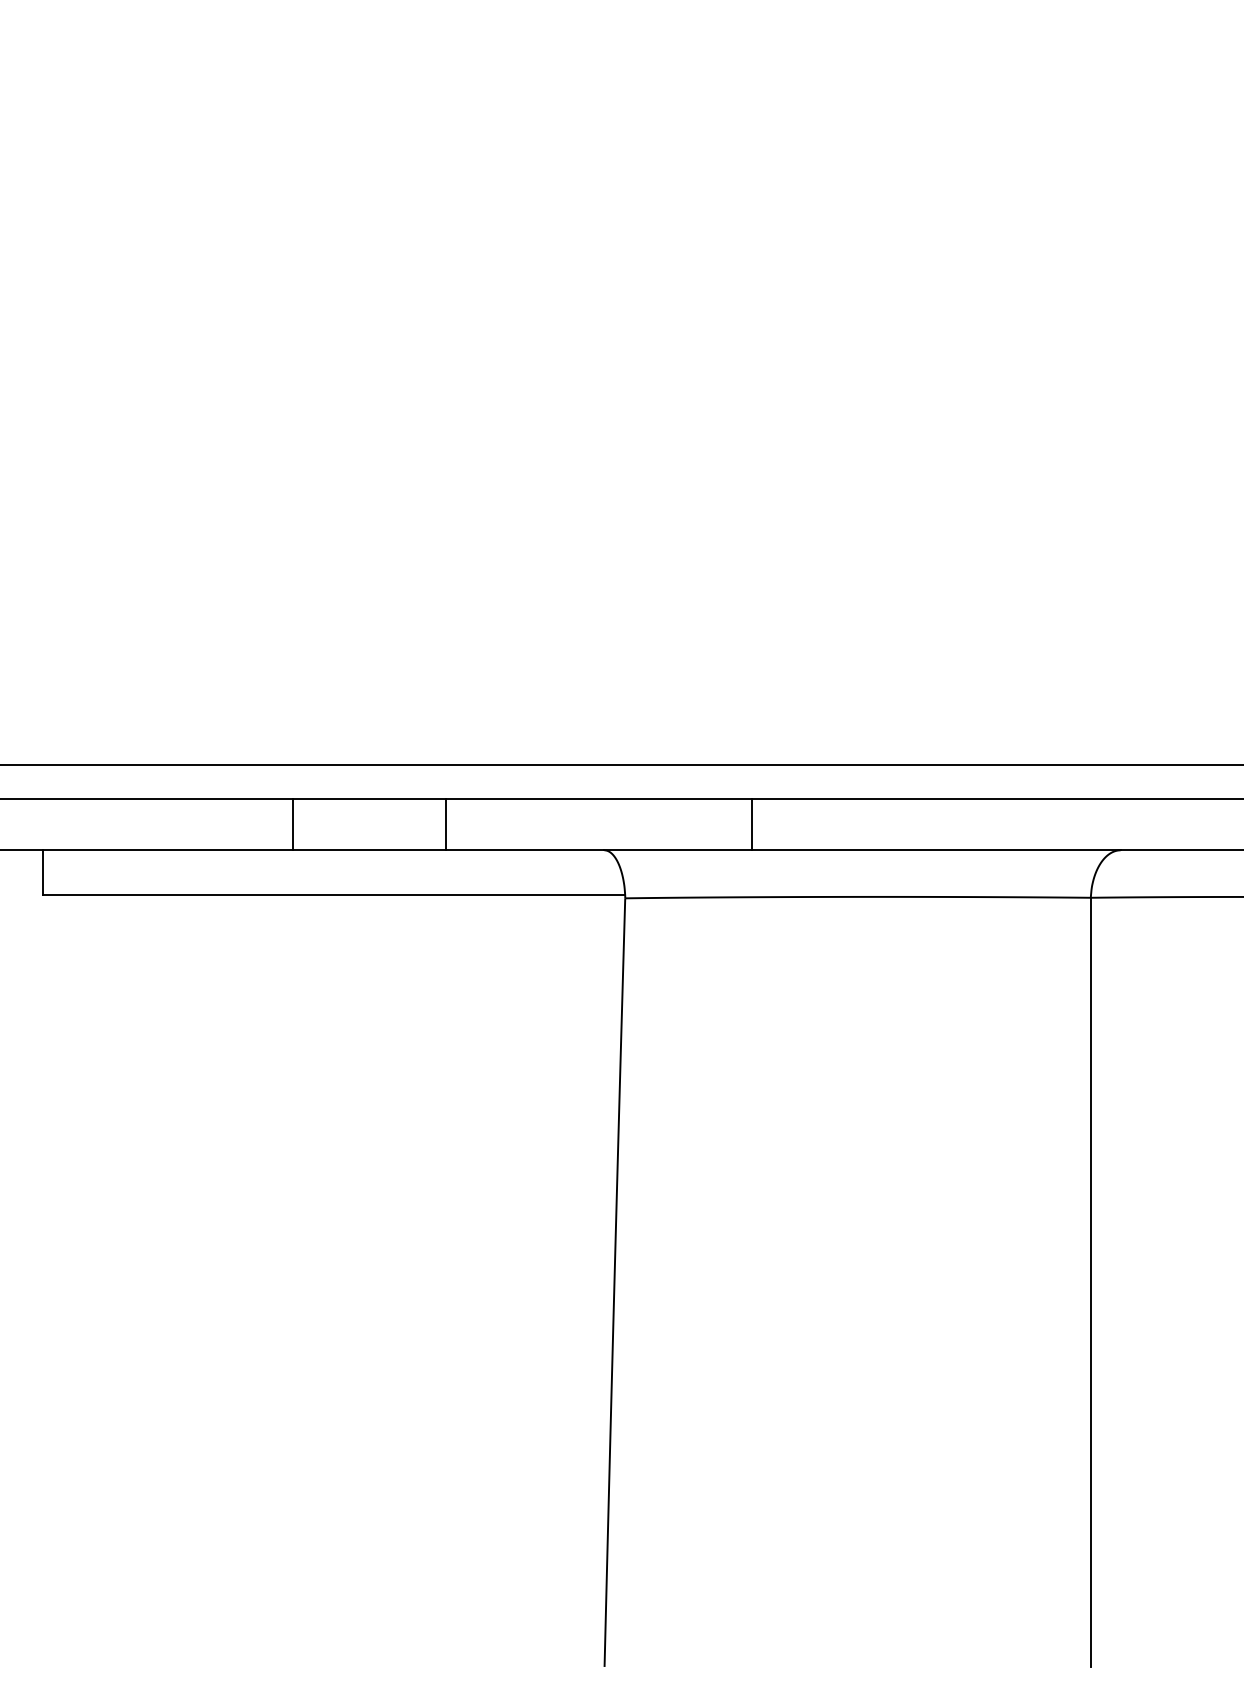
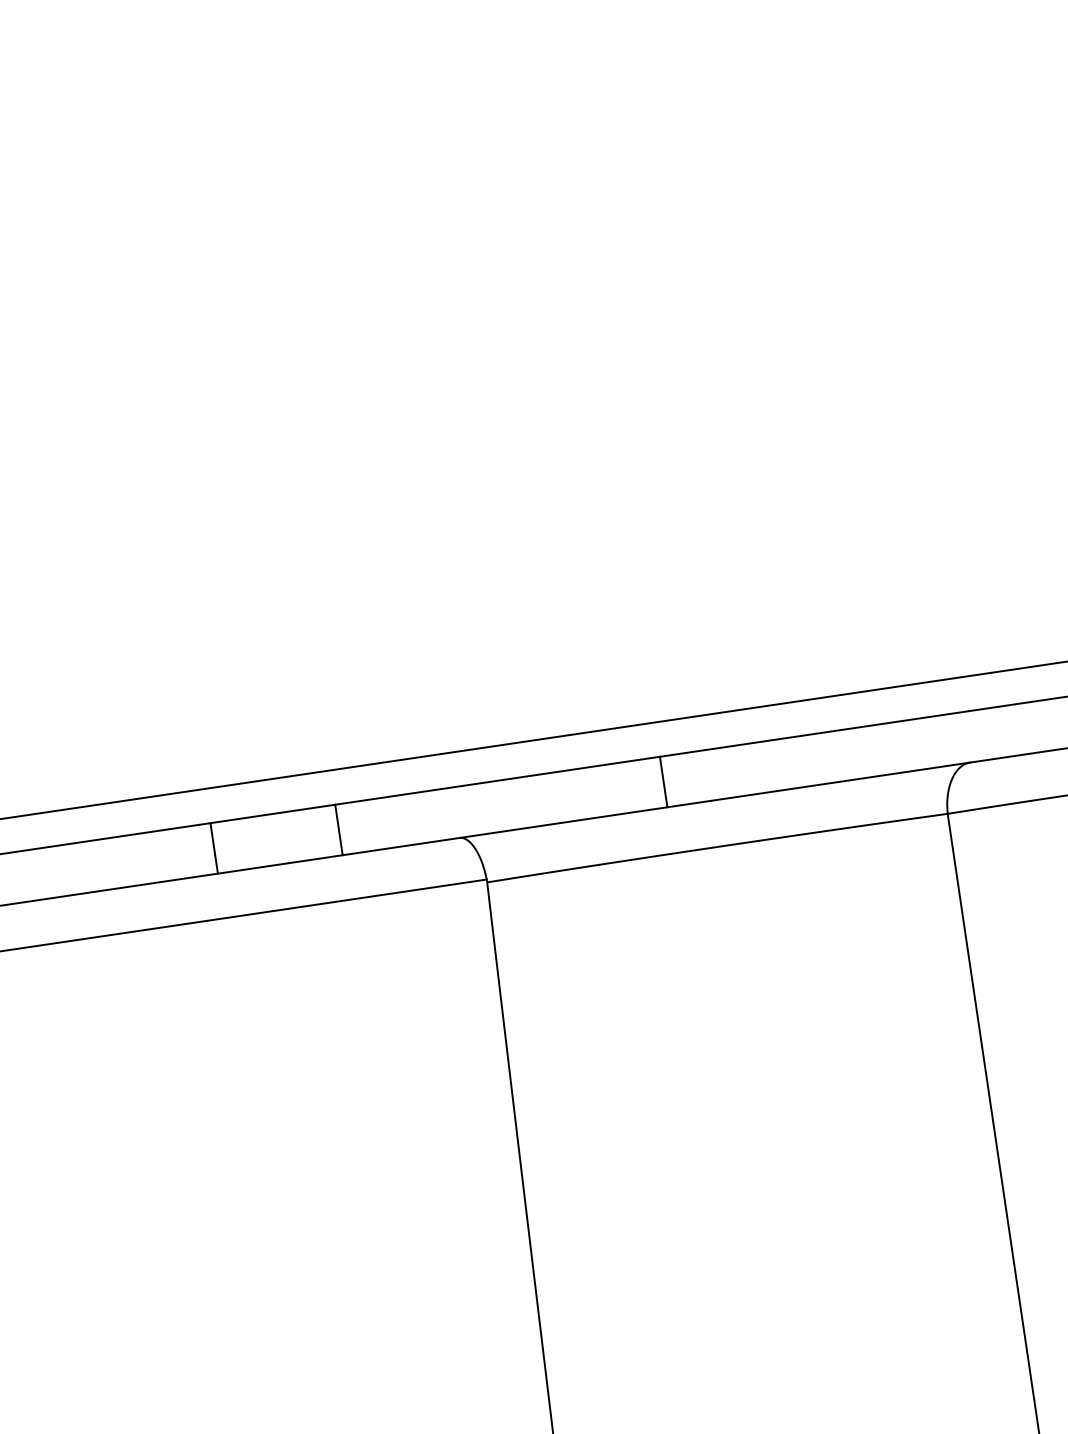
line: (293, 824) -> (214, 848), moved
line: (446, 824) -> (339, 829), moved
line: (752, 824) -> (663, 781), moved

